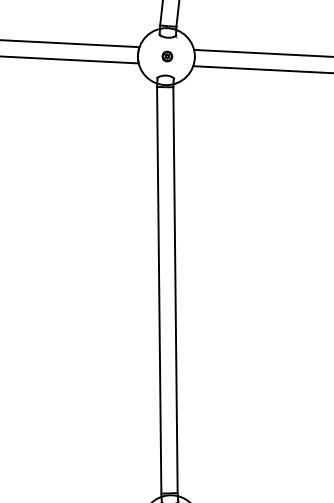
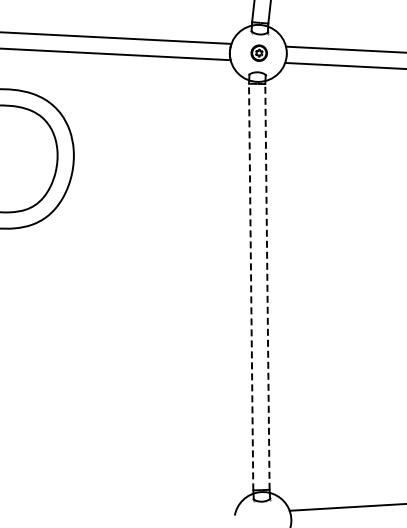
part: (167, 56) -> (259, 53), size x1.6
line: (159, 289) -> (251, 286), solid -> dashed
line: (175, 289) -> (267, 286), solid -> dashed

